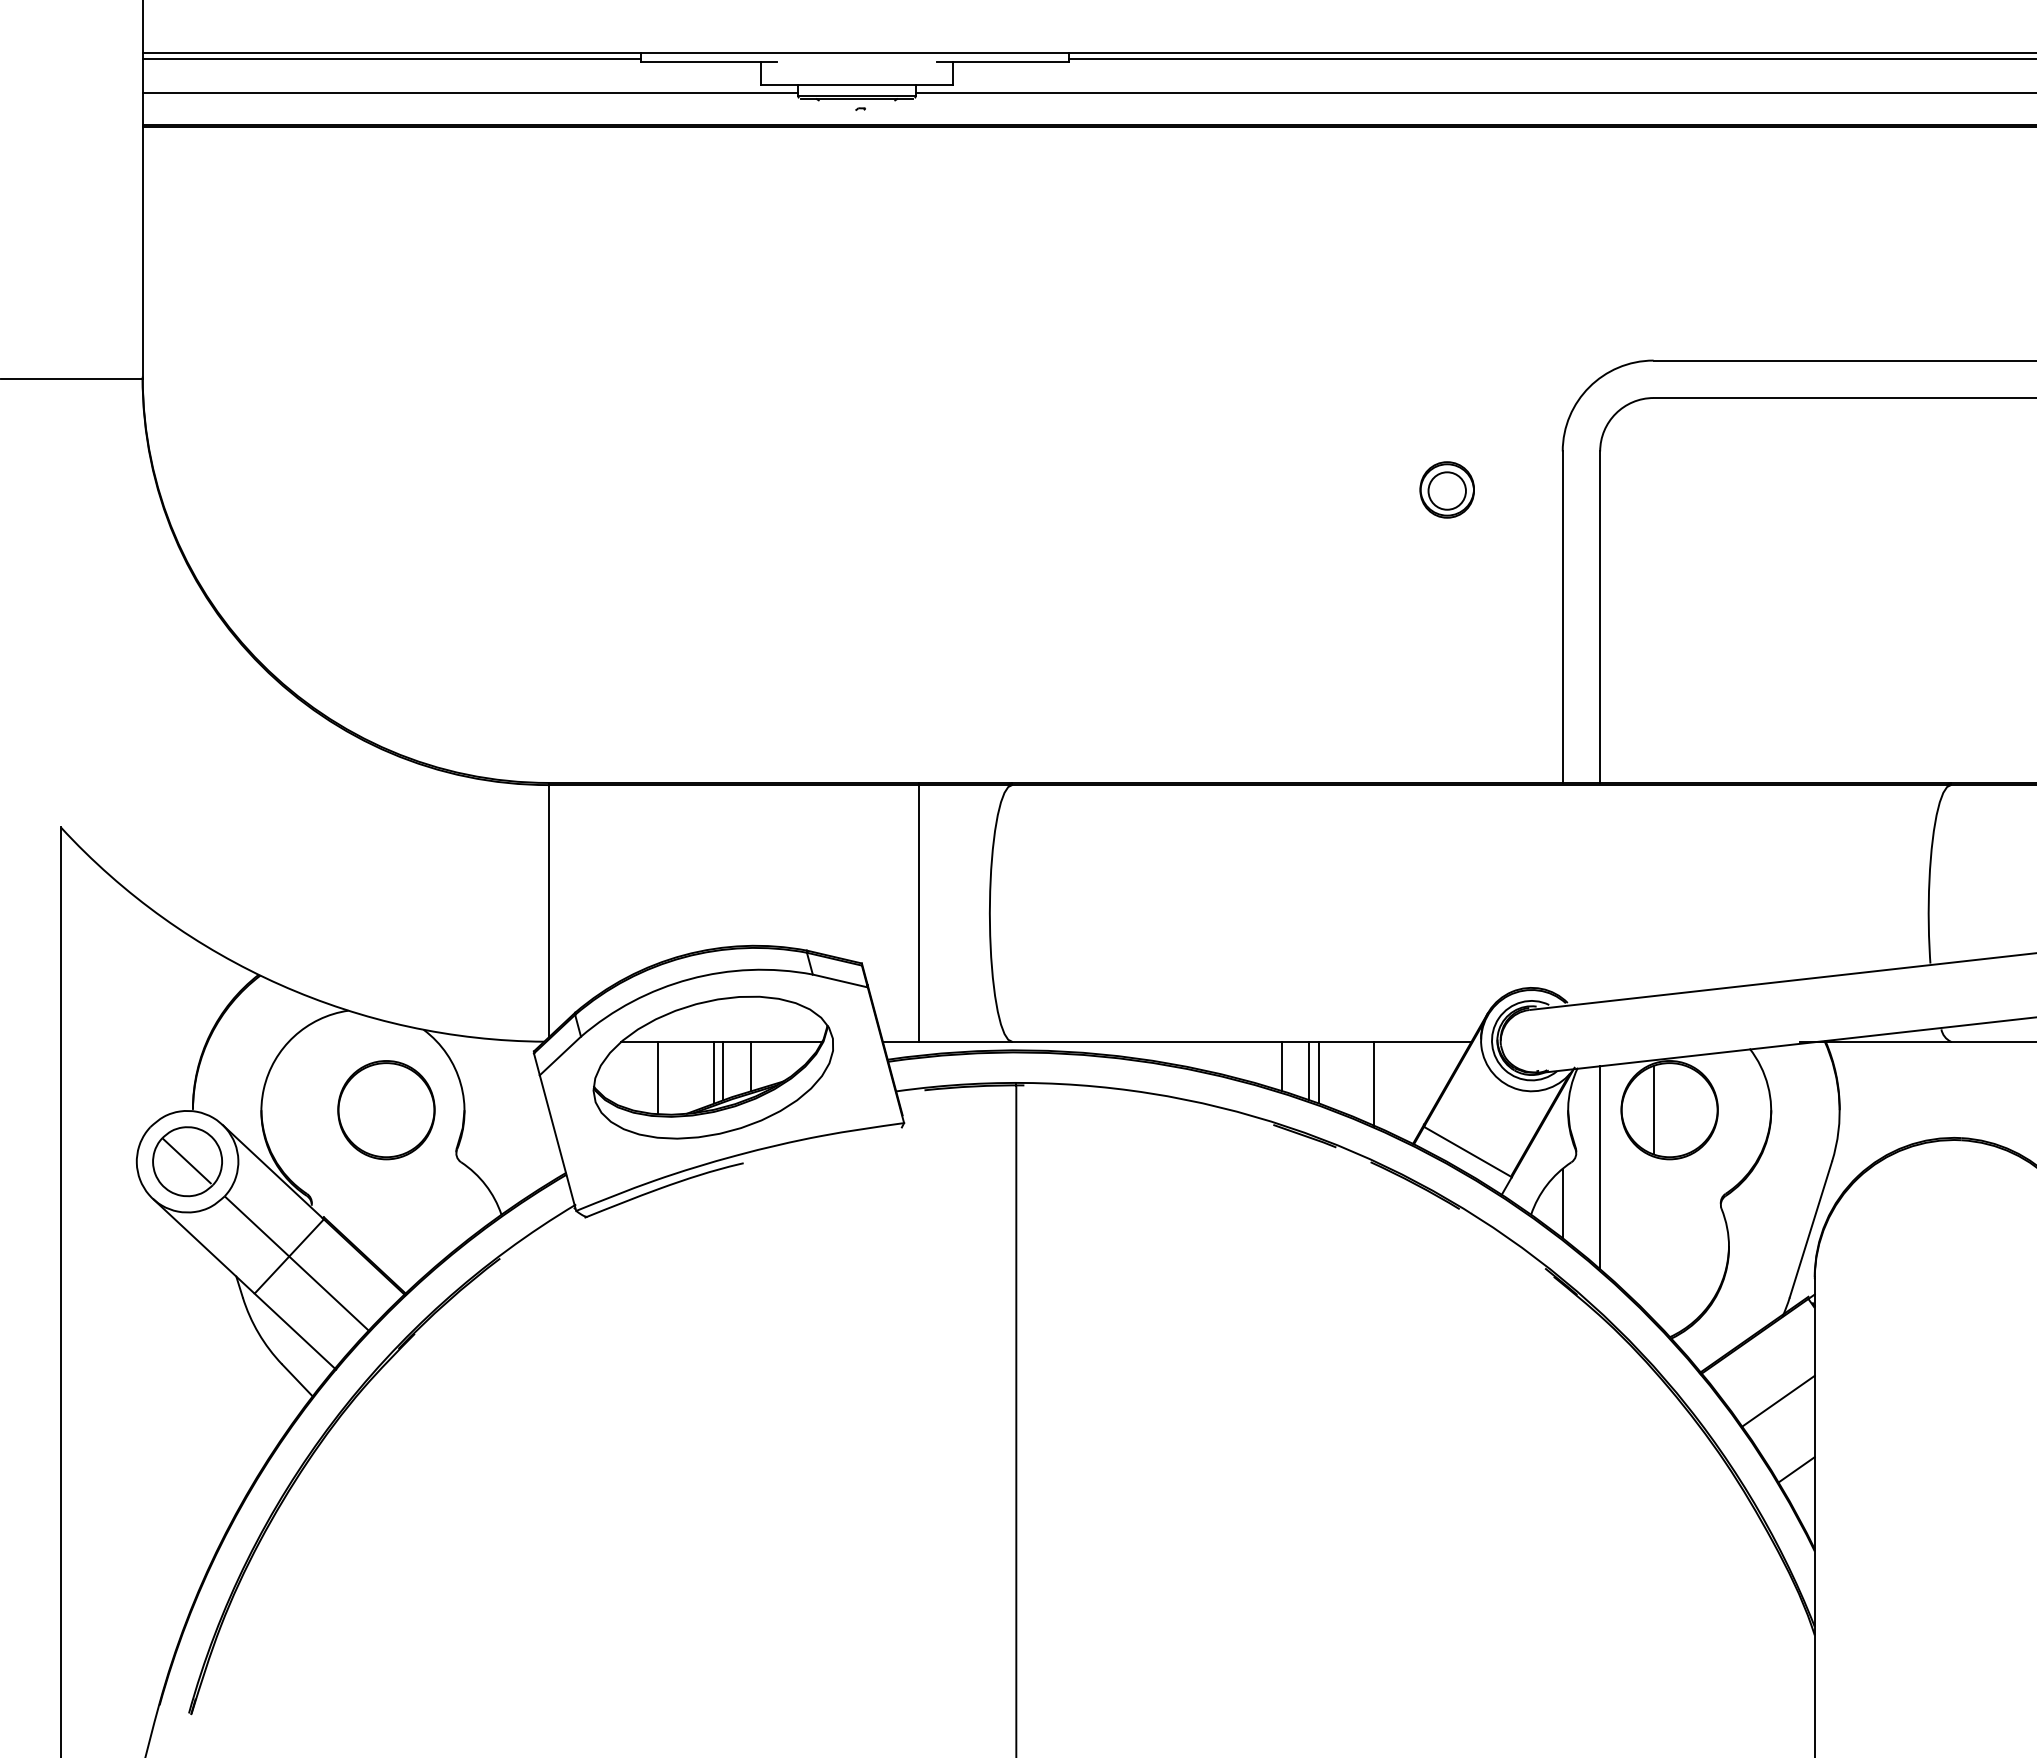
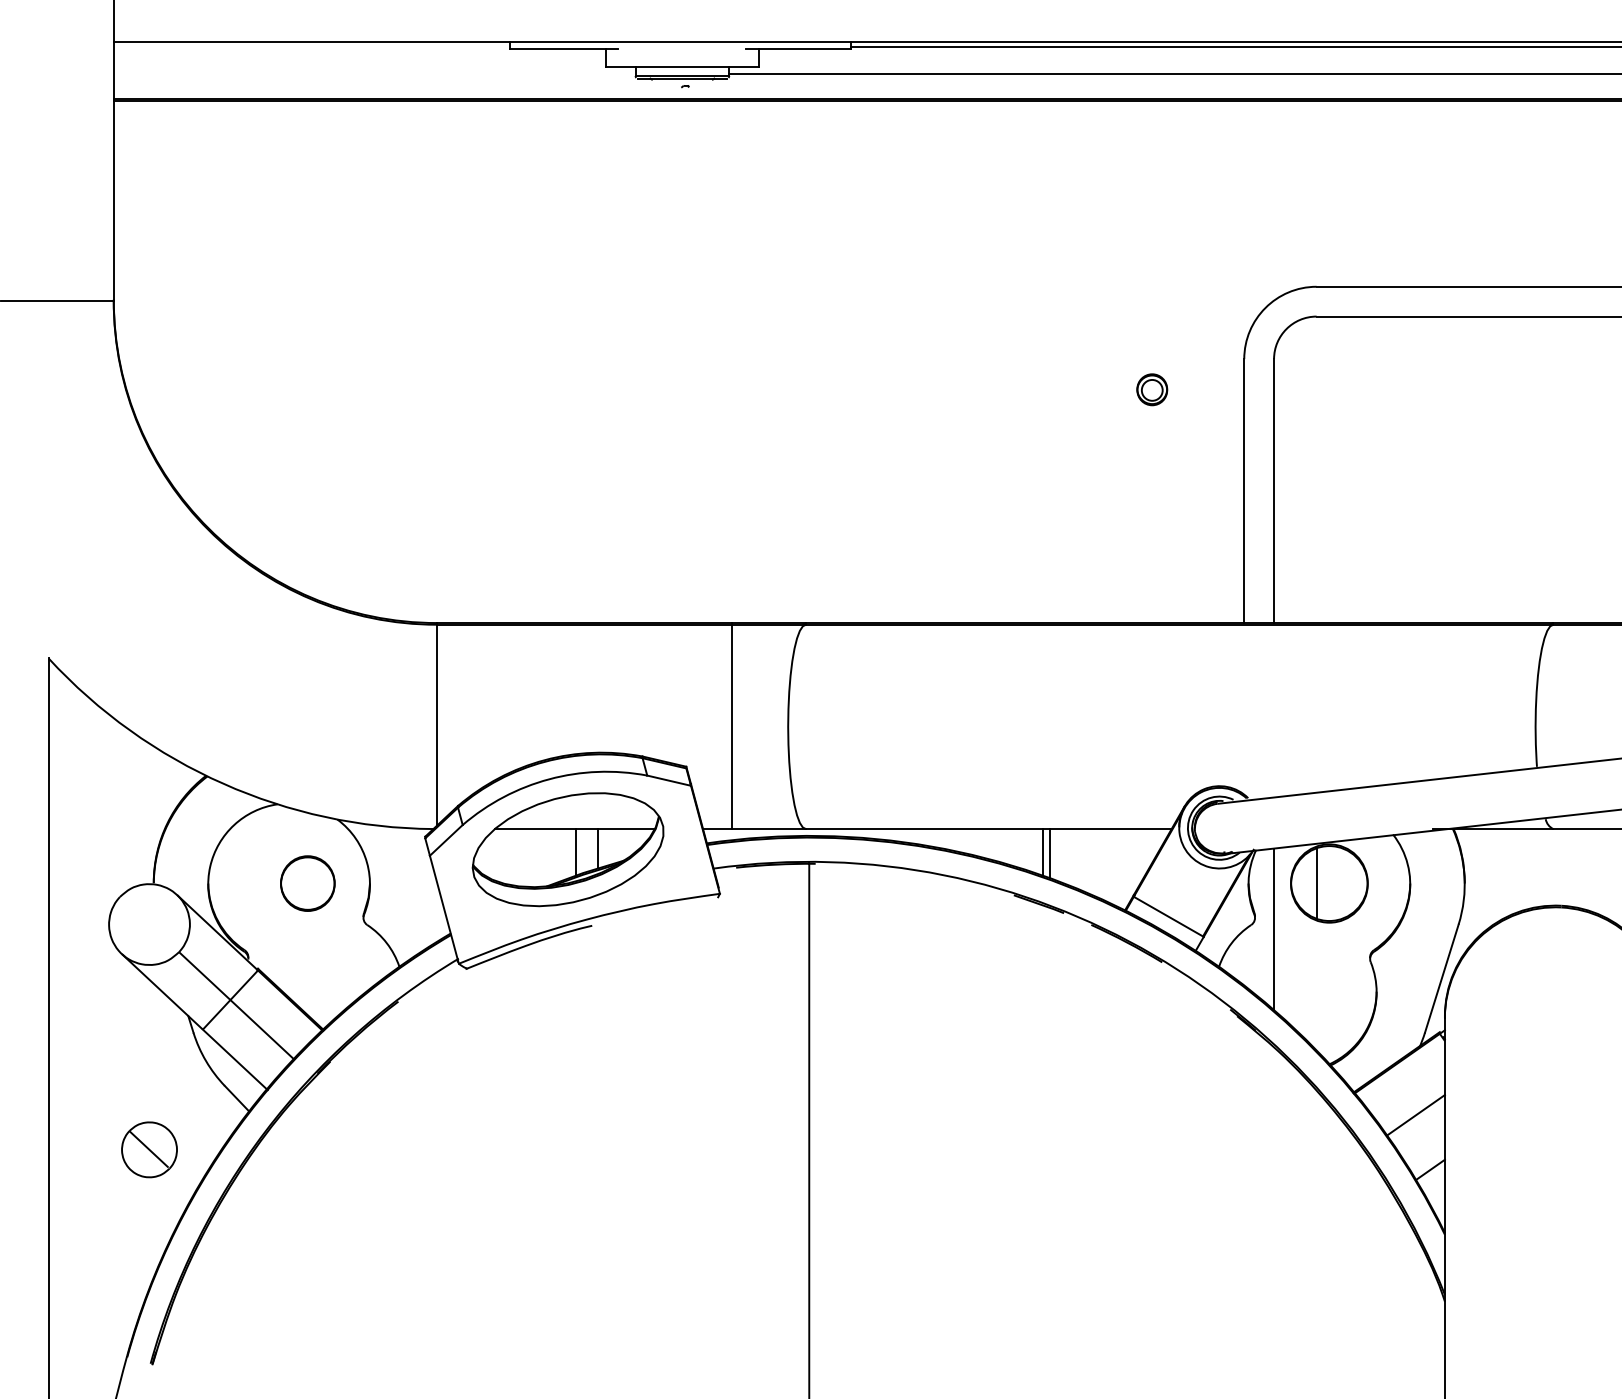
line: (391, 59) -> (311, 47), removed
line: (470, 93) -> (374, 74), removed
part: (1446, 489) -> (1151, 389), size x0.7
line: (1281, 1065) -> (1020, 847), removed
line: (714, 1072) -> (568, 853), removed
line: (658, 1077) -> (524, 857), removed
line: (1374, 1084) -> (1094, 863), removed
part: (386, 1110) -> (307, 883), size x0.7
part: (187, 1161) -> (149, 1149), moved
line: (1562, 1203) -> (1244, 957), removed

